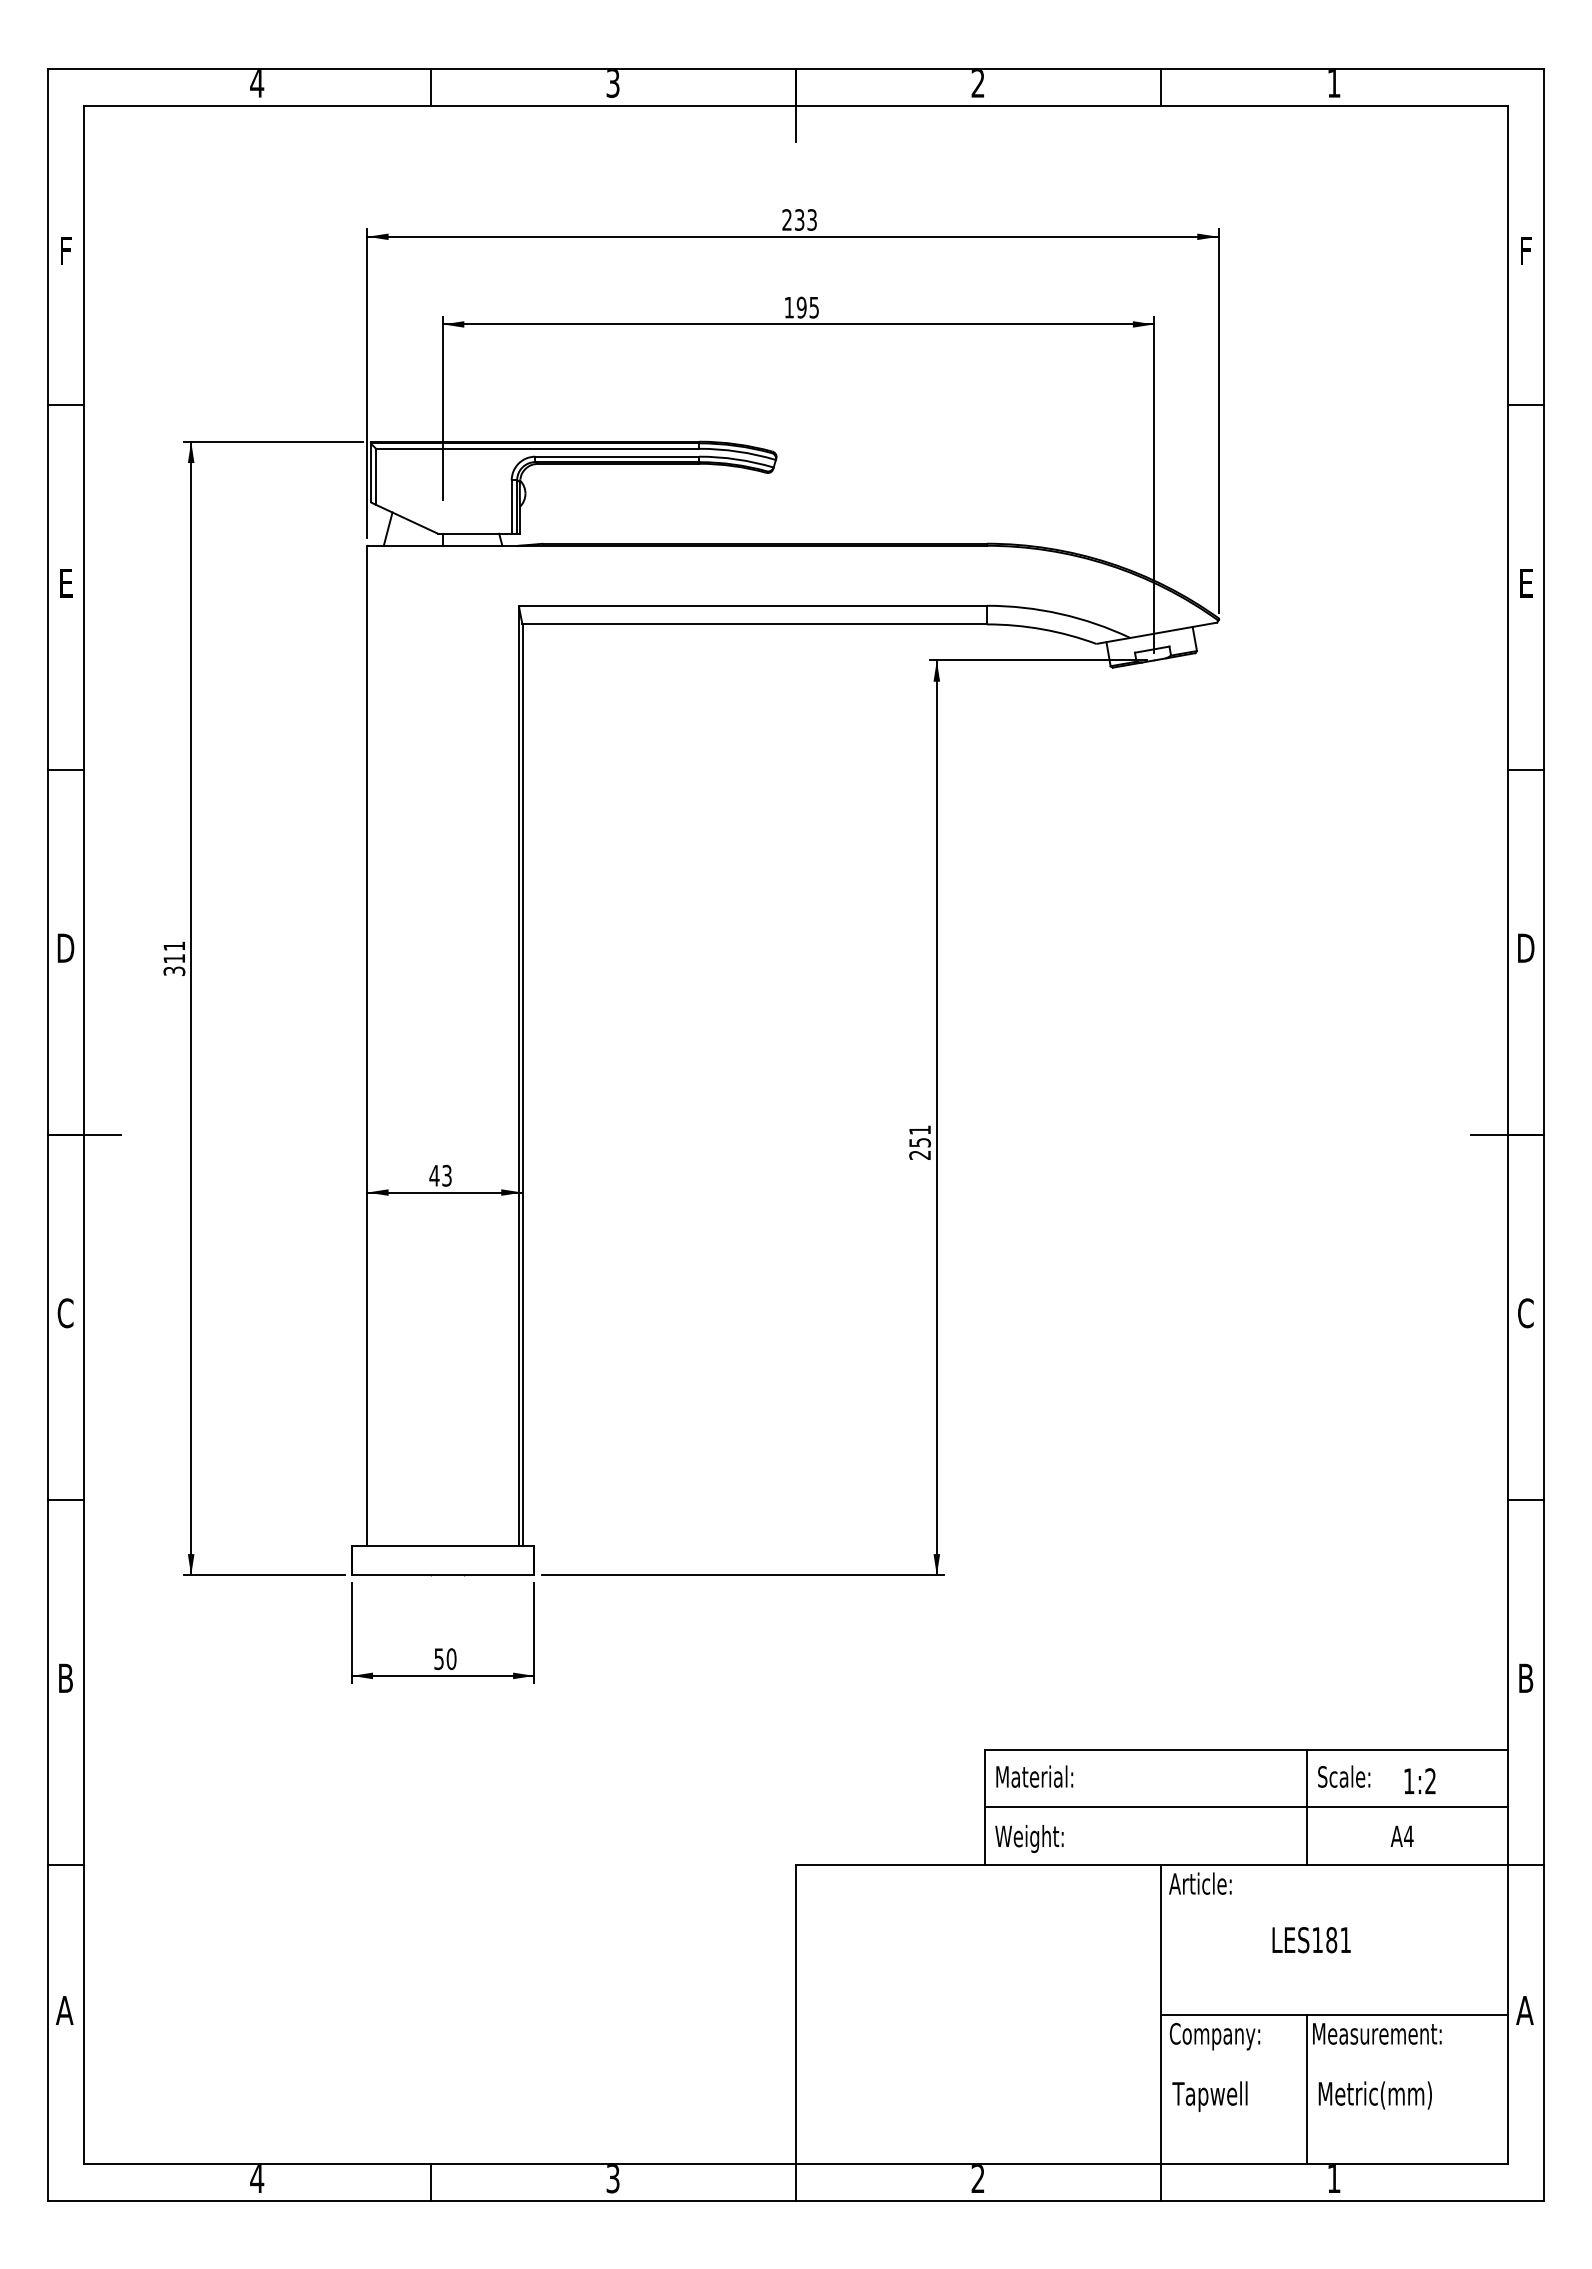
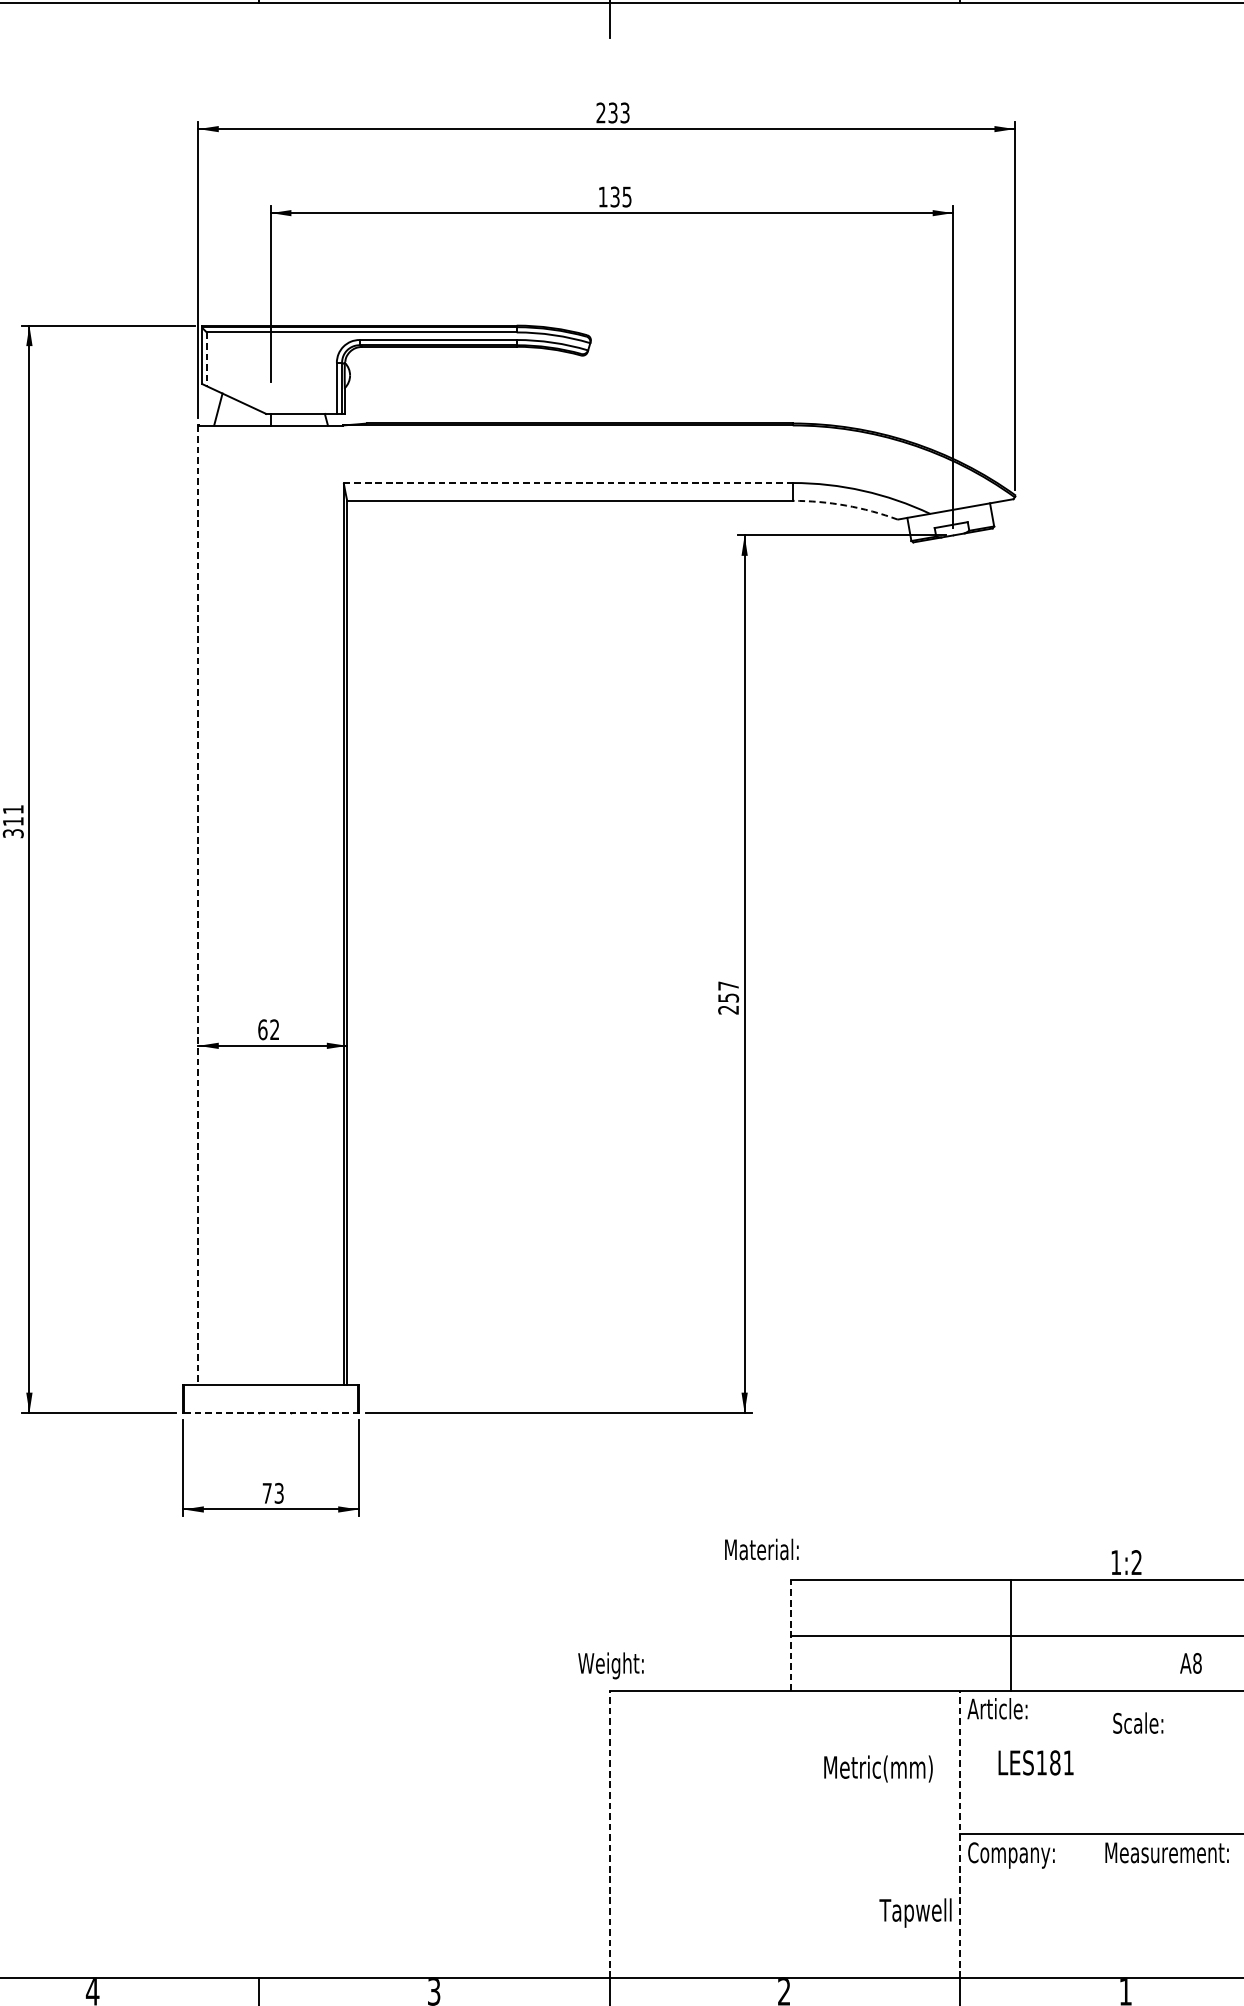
text: (801, 307) -> (614, 196), 195 -> 135
line: (376, 477) -> (207, 359), solid -> dashed
line: (753, 605) -> (568, 482), solid -> dashed
arc: (1042, 629) -> (846, 505), solid -> dashed
line: (367, 1046) -> (198, 905), solid -> dashed
text: (919, 1129) -> (728, 985), 251 -> 257
text: (440, 1175) -> (268, 1029), 43 -> 62
line: (443, 1575) -> (271, 1413), solid -> dashed
text: (445, 1659) -> (273, 1493), 50 -> 73
text: (1034, 1776) -> (761, 1549), moved
text: (1344, 1776) -> (1138, 1722), moved
text: (1419, 1780) -> (1126, 1561), moved
line: (984, 1807) -> (790, 1635), solid -> dashed
line: (1306, 1807) -> (1010, 1635), moved
text: (1408, 1836) -> (1197, 1663), A4 -> A8
text: (1029, 1838) -> (611, 1665), moved
text: (1311, 1940) -> (1035, 1763), moved
line: (796, 2014) -> (610, 1834), solid -> dashed
line: (1161, 2014) -> (960, 1834), solid -> dashed
line: (1306, 2089) -> (1099, 1906), removed
text: (1374, 2095) -> (877, 1769), moved
text: (1209, 2096) -> (915, 1912), moved

